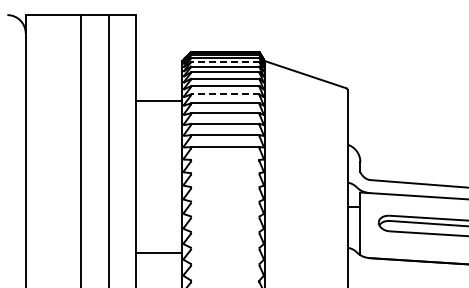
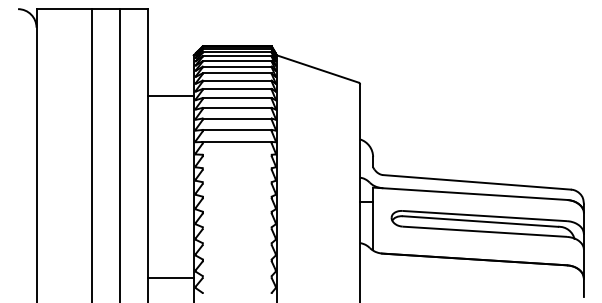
line: (224, 62) -> (236, 56), dashed -> solid
line: (224, 93) -> (236, 88), dashed -> solid
line: (158, 253) -> (170, 277), moved

